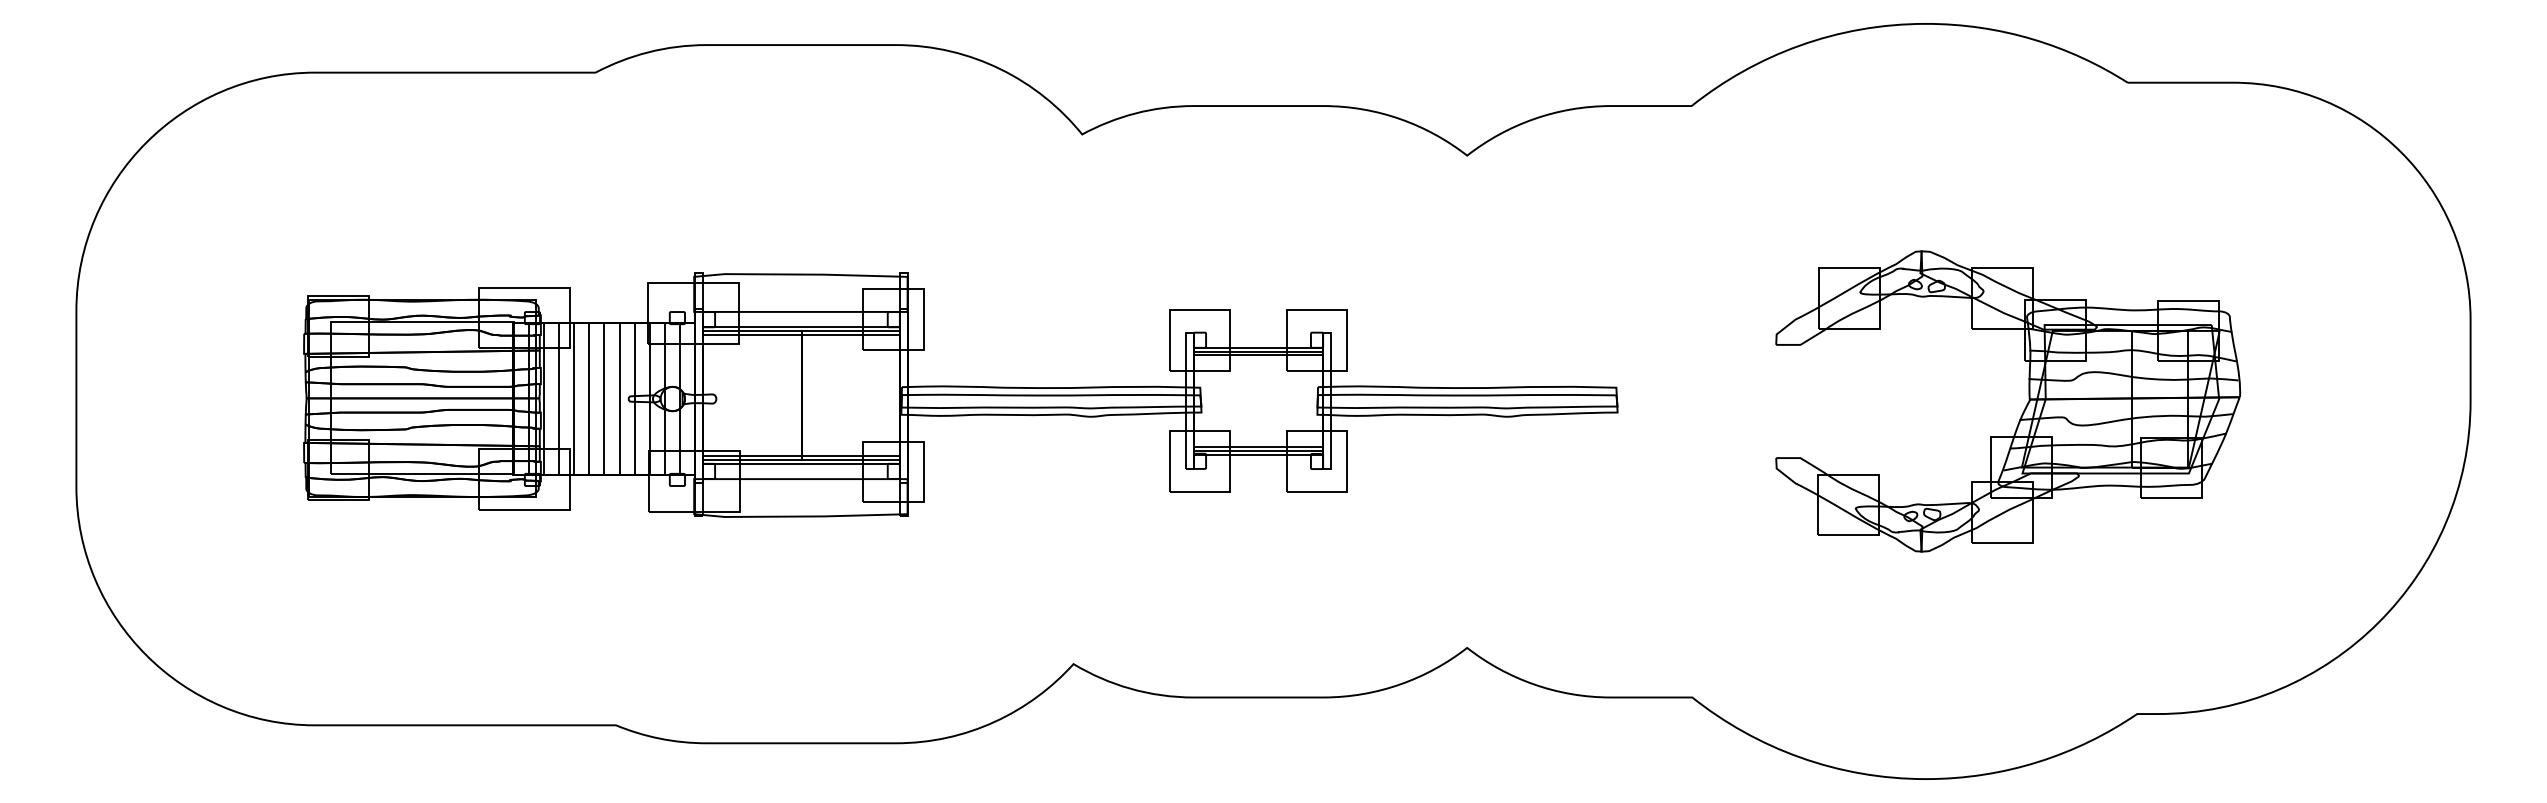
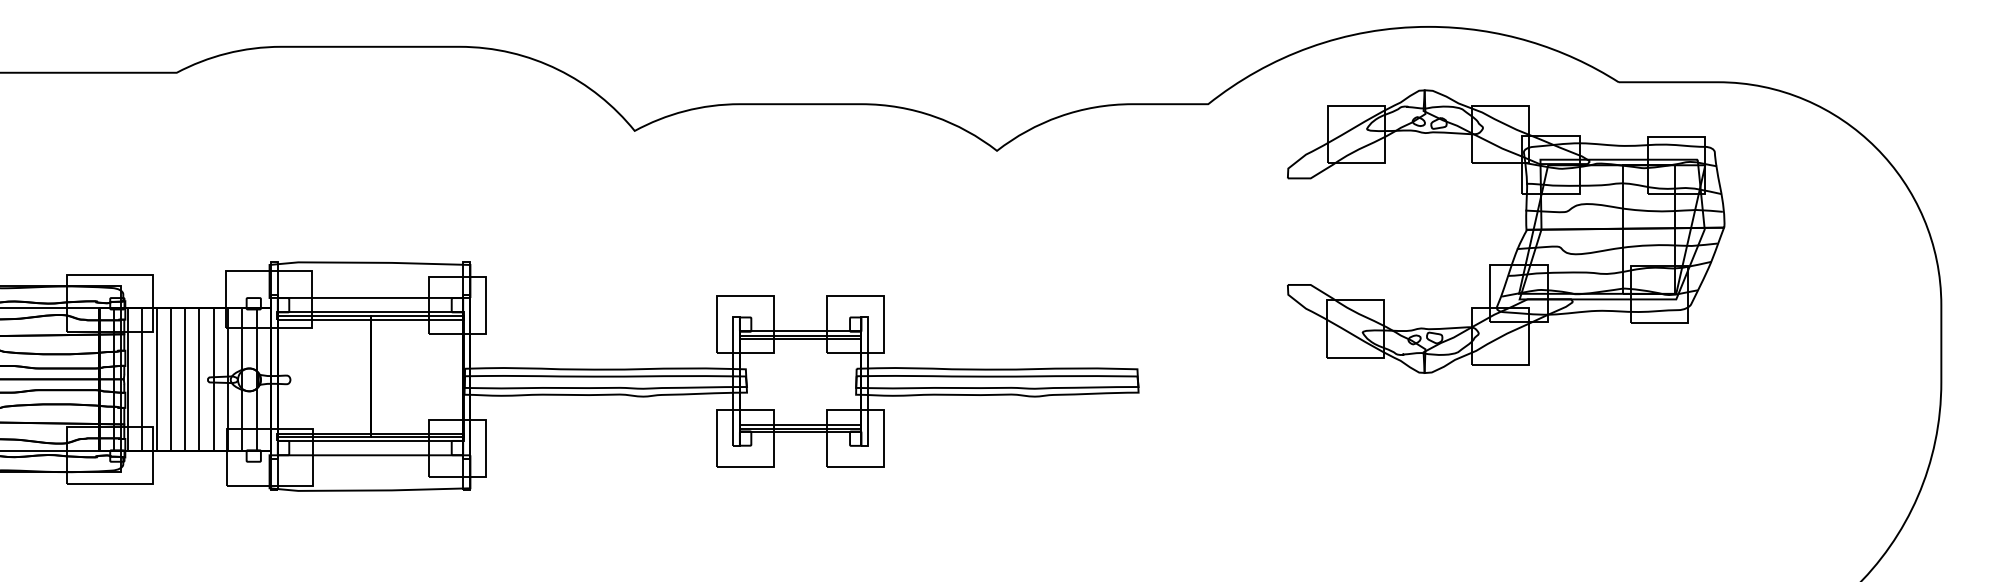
part: (2024, 408) -> (1521, 238), moved

